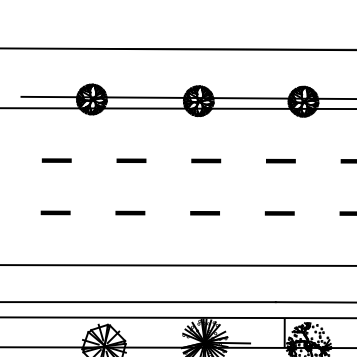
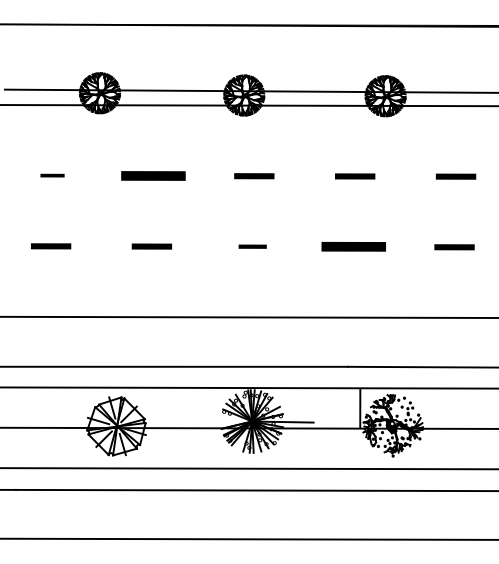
part: (56, 160) -> (52, 175), size x0.6
part: (131, 160) -> (153, 175), size x1.6
part: (204, 213) -> (252, 246), size x0.7
part: (279, 213) -> (353, 247), size x1.6

